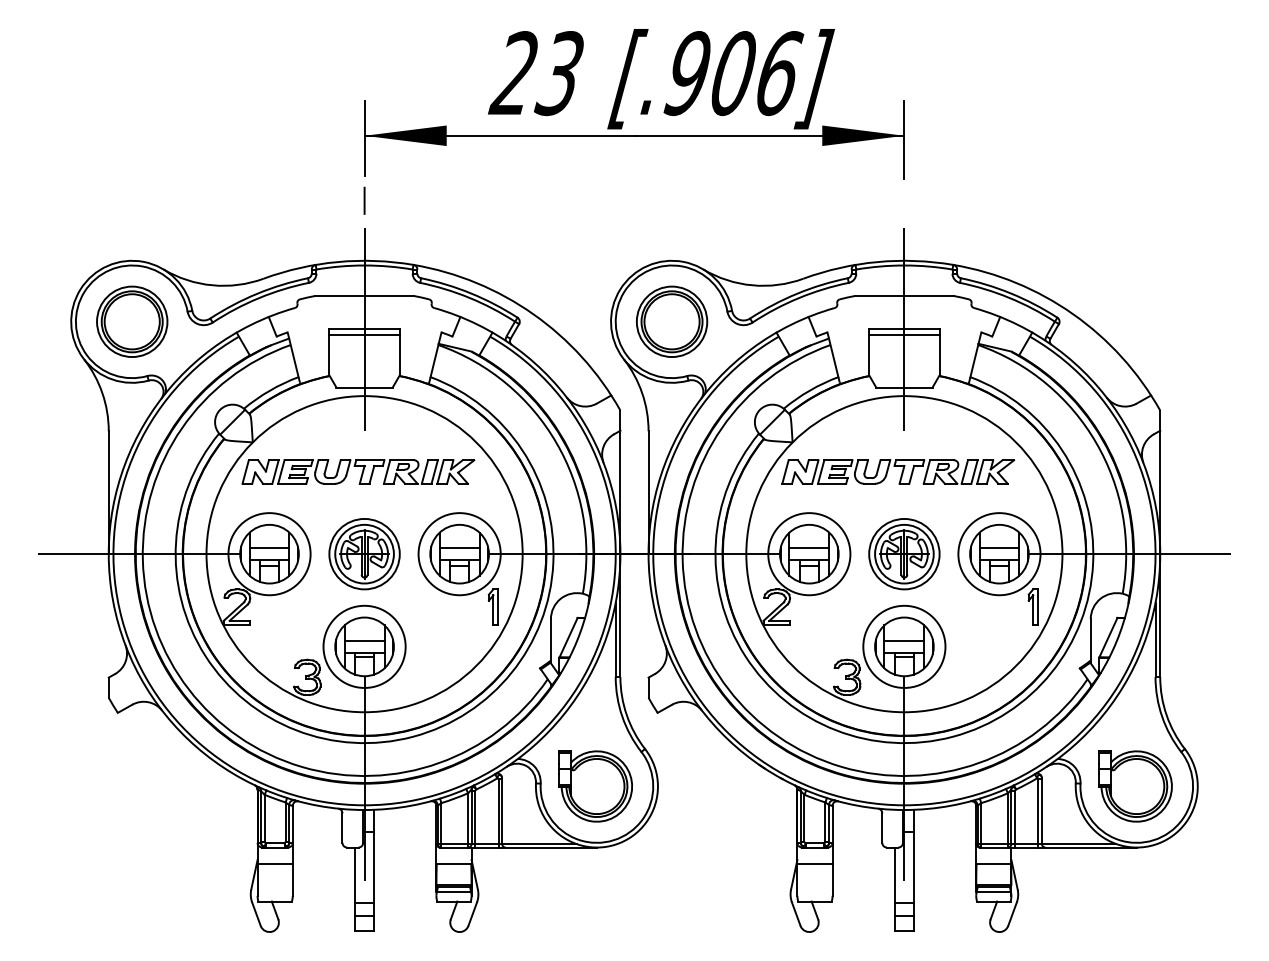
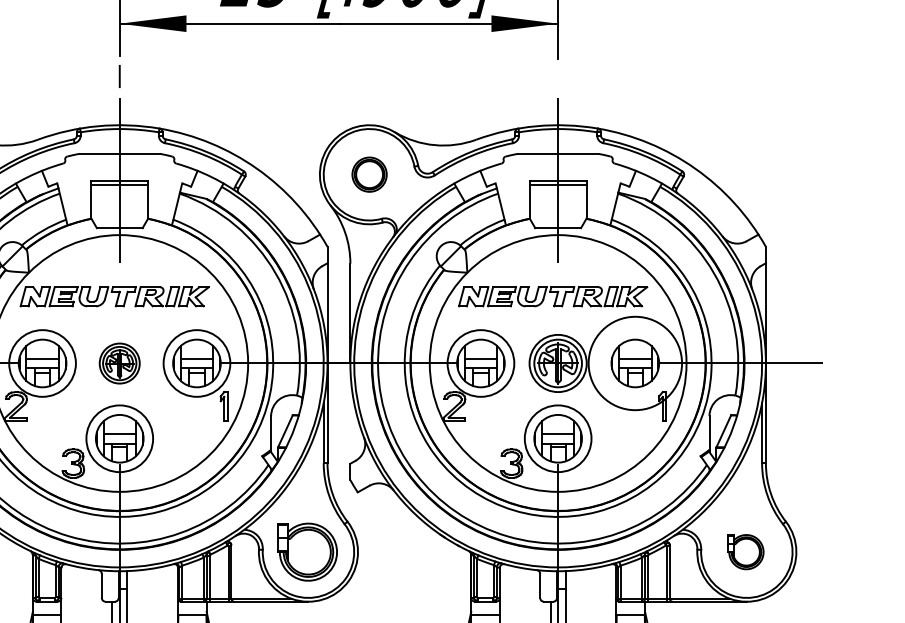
part: (672, 321) -> (369, 174), size x0.6
part: (364, 554) -> (119, 363), size x0.7
circle: (999, 554) -> (635, 363), size x1.4
part: (1135, 786) -> (745, 552), size x0.6

